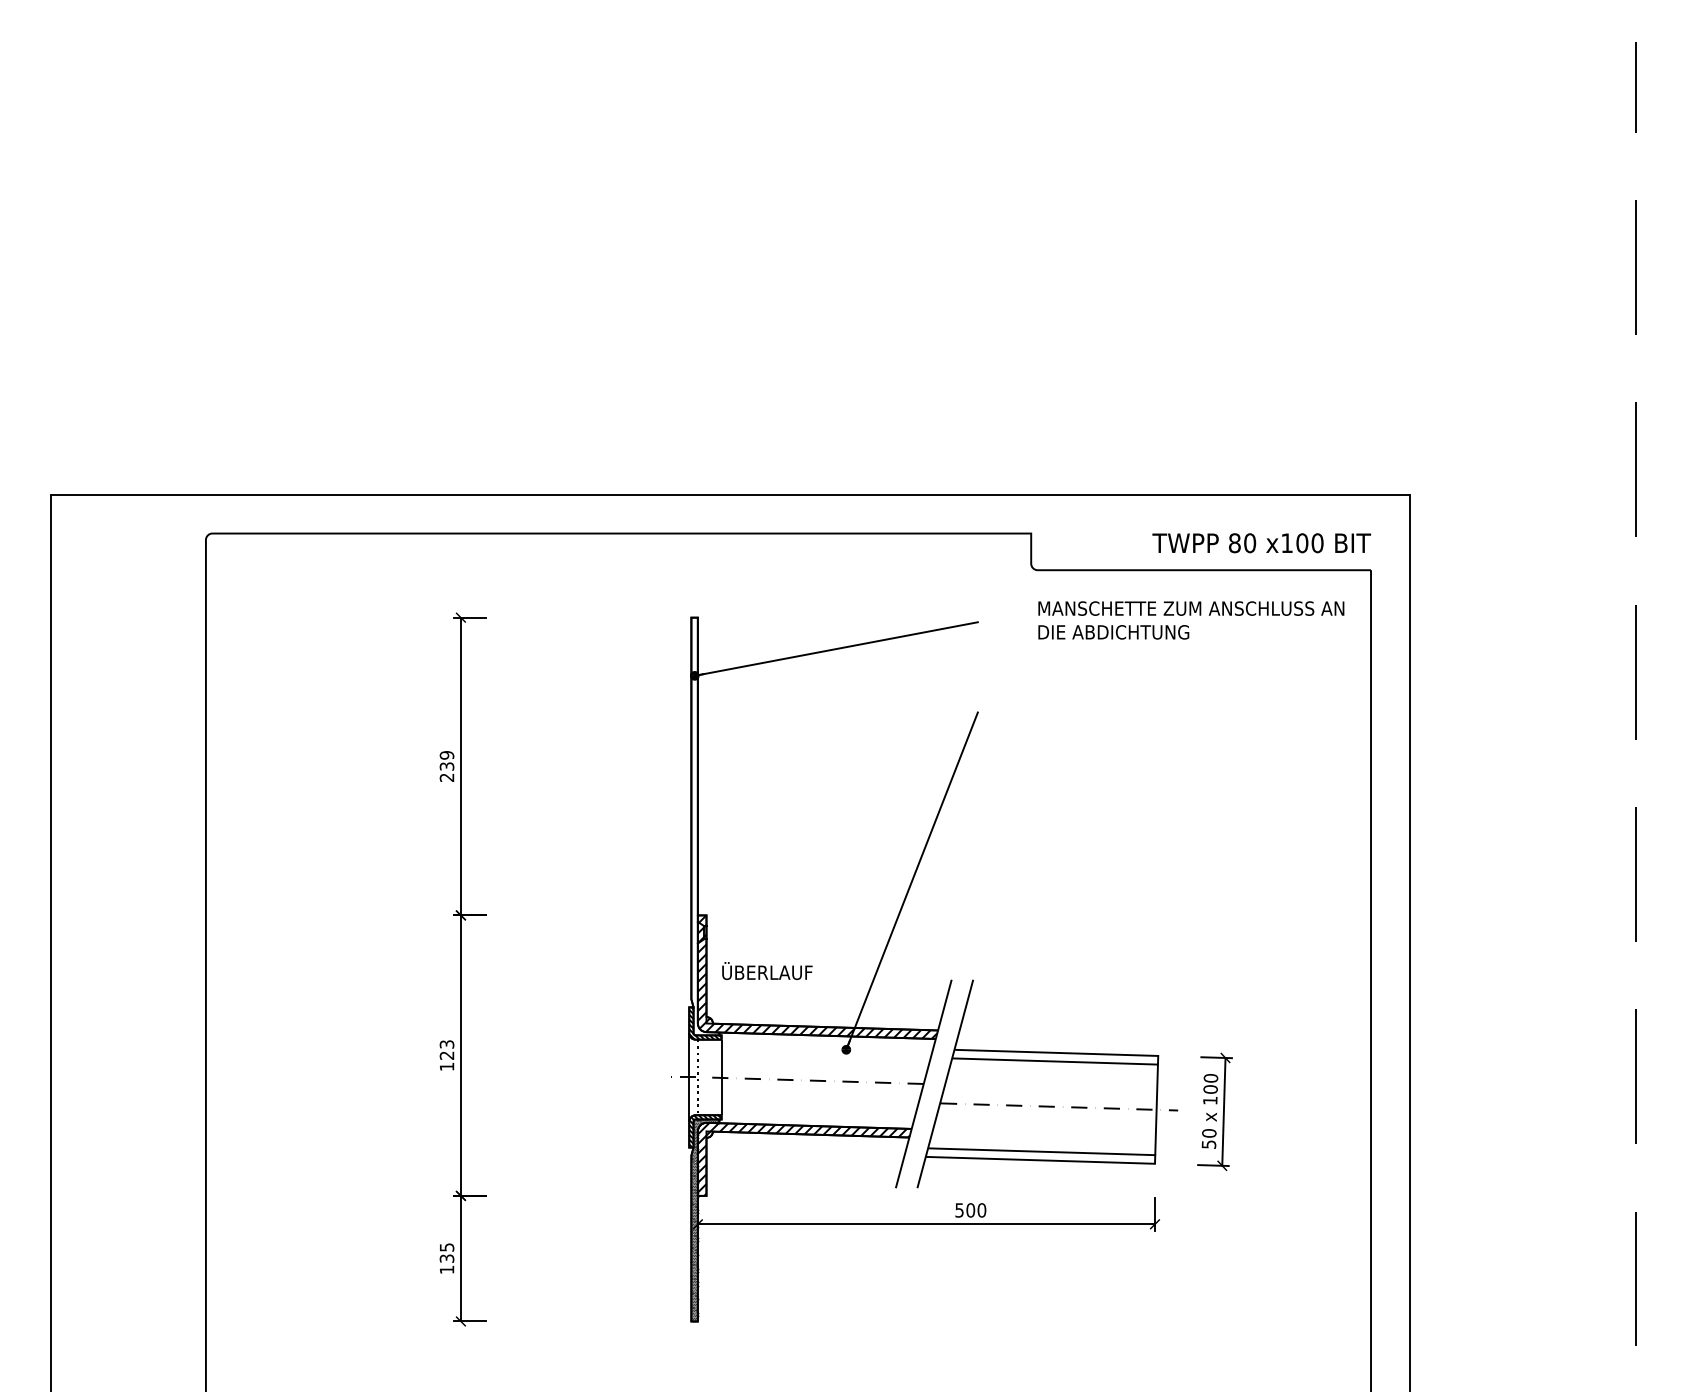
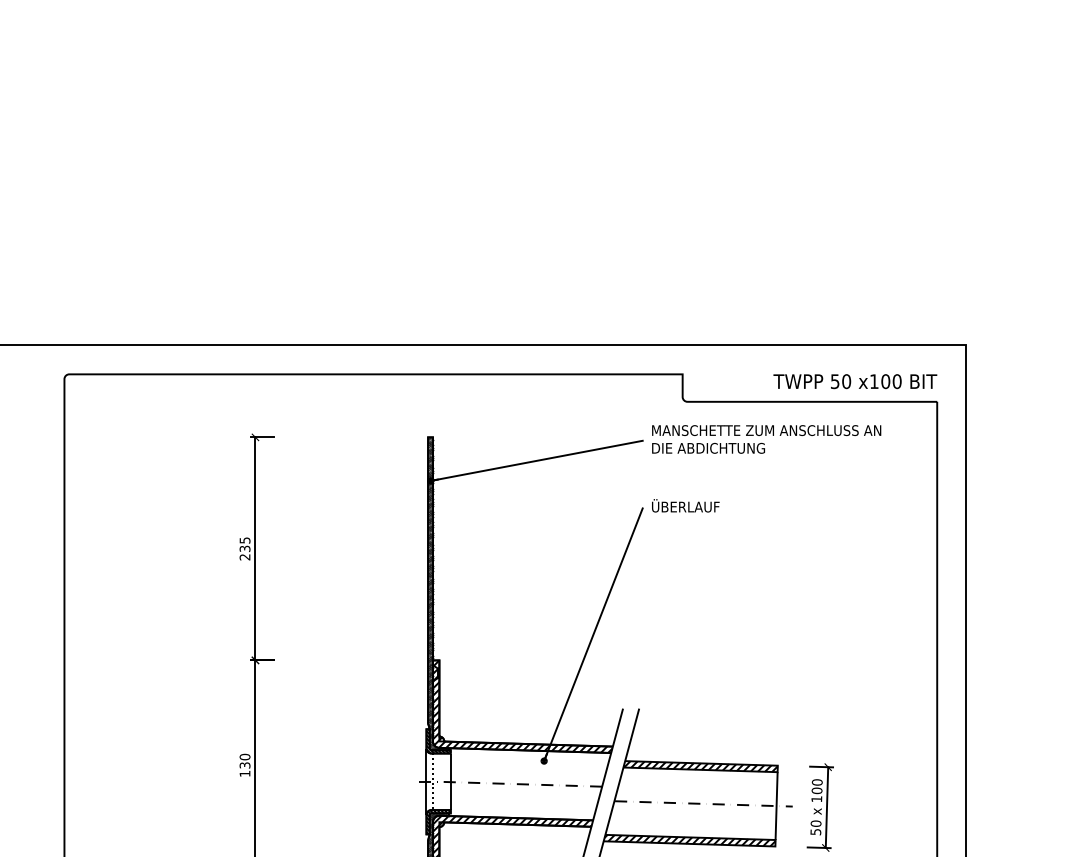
text: (1234, 543) -> (834, 381), 80 -> 50
text: (1191, 620) -> (766, 439), moved
text: (446, 755) -> (244, 540), 239 -> 235
hatch: (704, 826) -> (437, 593), added
text: (767, 970) -> (685, 505), moved
text: (446, 1049) -> (244, 760), 123 -> 130
hatch: (1055, 1057) -> (700, 766), added
hatch: (1041, 1155) -> (690, 840), added

